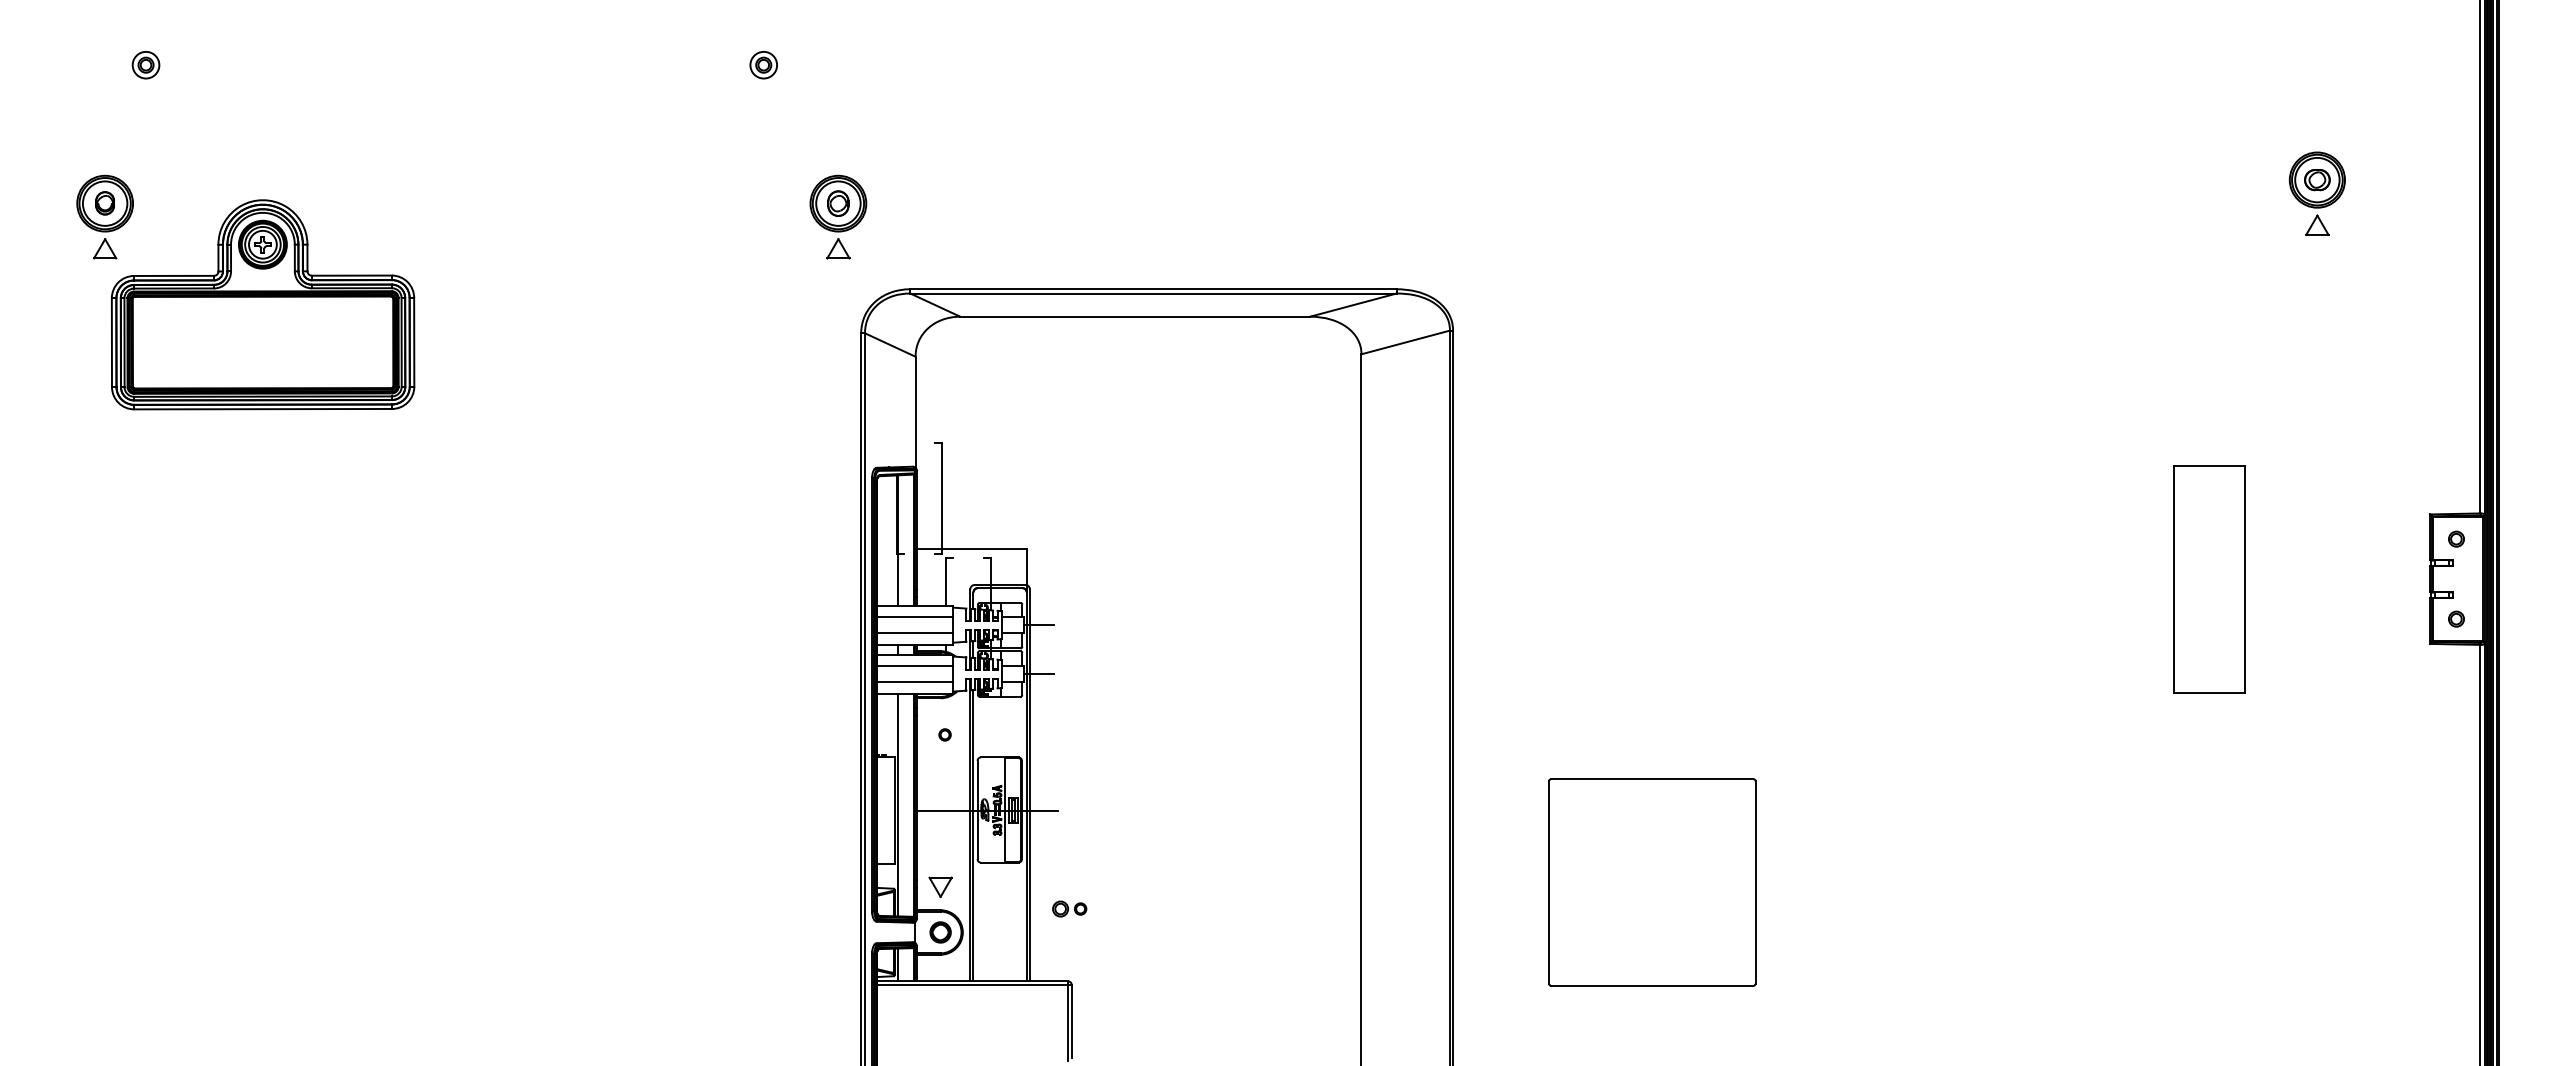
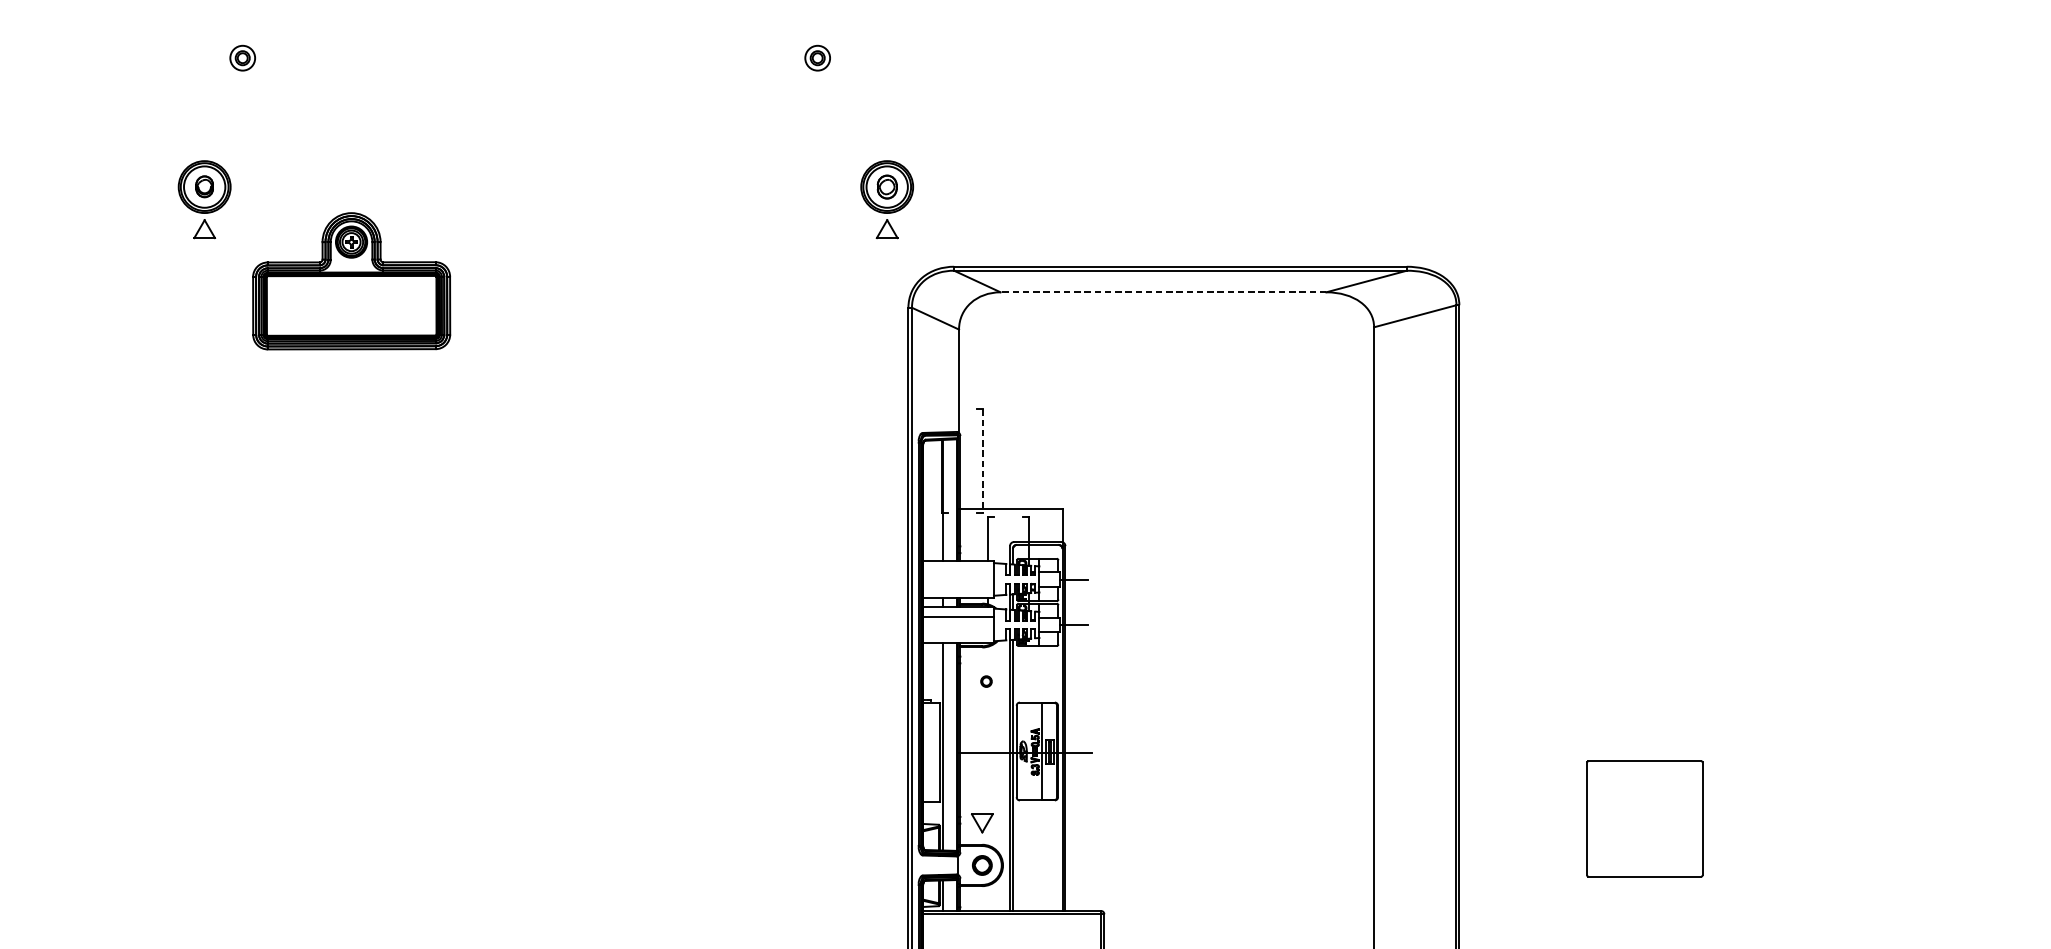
part: (262, 304) -> (351, 280), size x0.7
line: (1135, 316) -> (1163, 292), solid -> dashed
line: (941, 498) -> (983, 461), solid -> dashed
line: (914, 617) -> (958, 572), removed
line: (914, 633) -> (958, 587), removed
line: (914, 682) -> (958, 632), removed
part: (1652, 882) -> (1644, 818), size x0.6
part: (1069, 908) -> (1102, 843), removed

